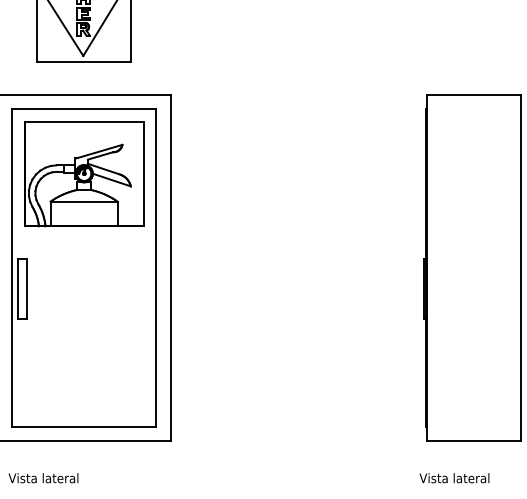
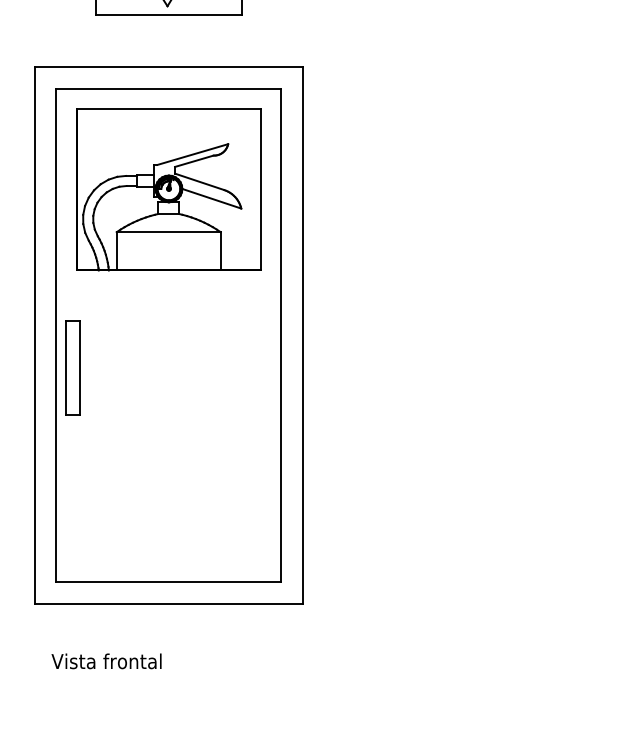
text: (60, 478) -> (132, 661), Vista lateral -> Vista frontal

